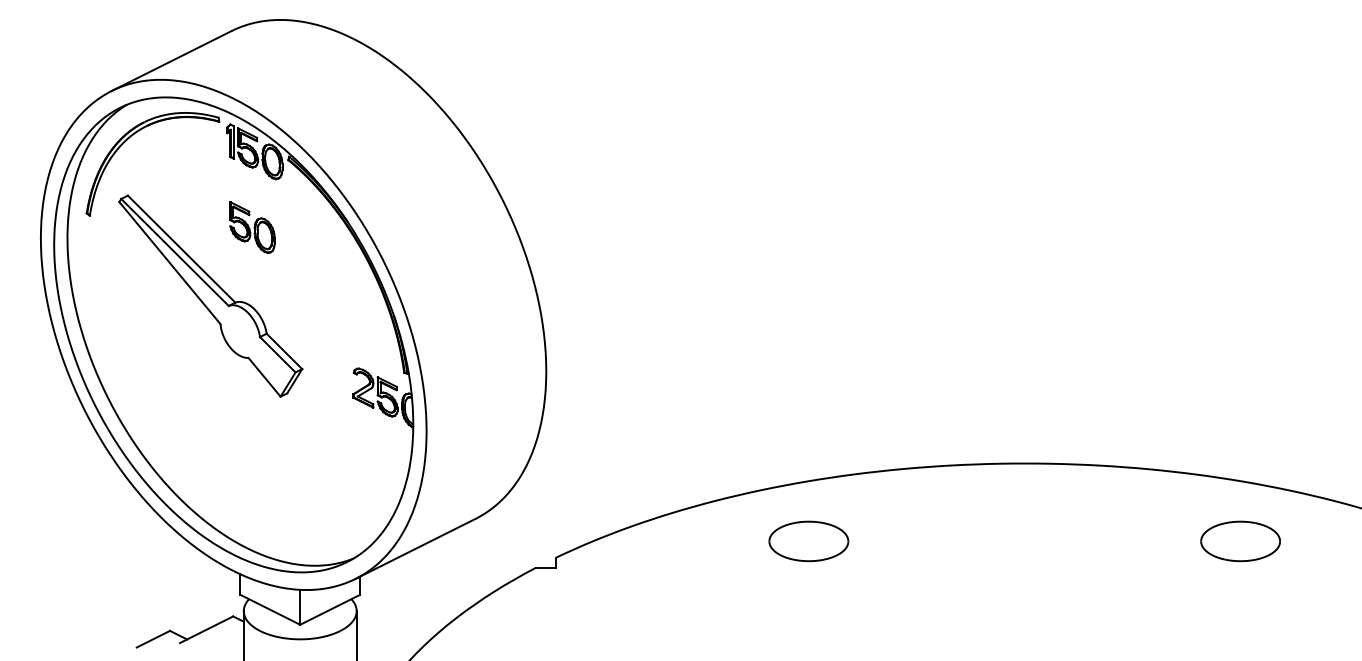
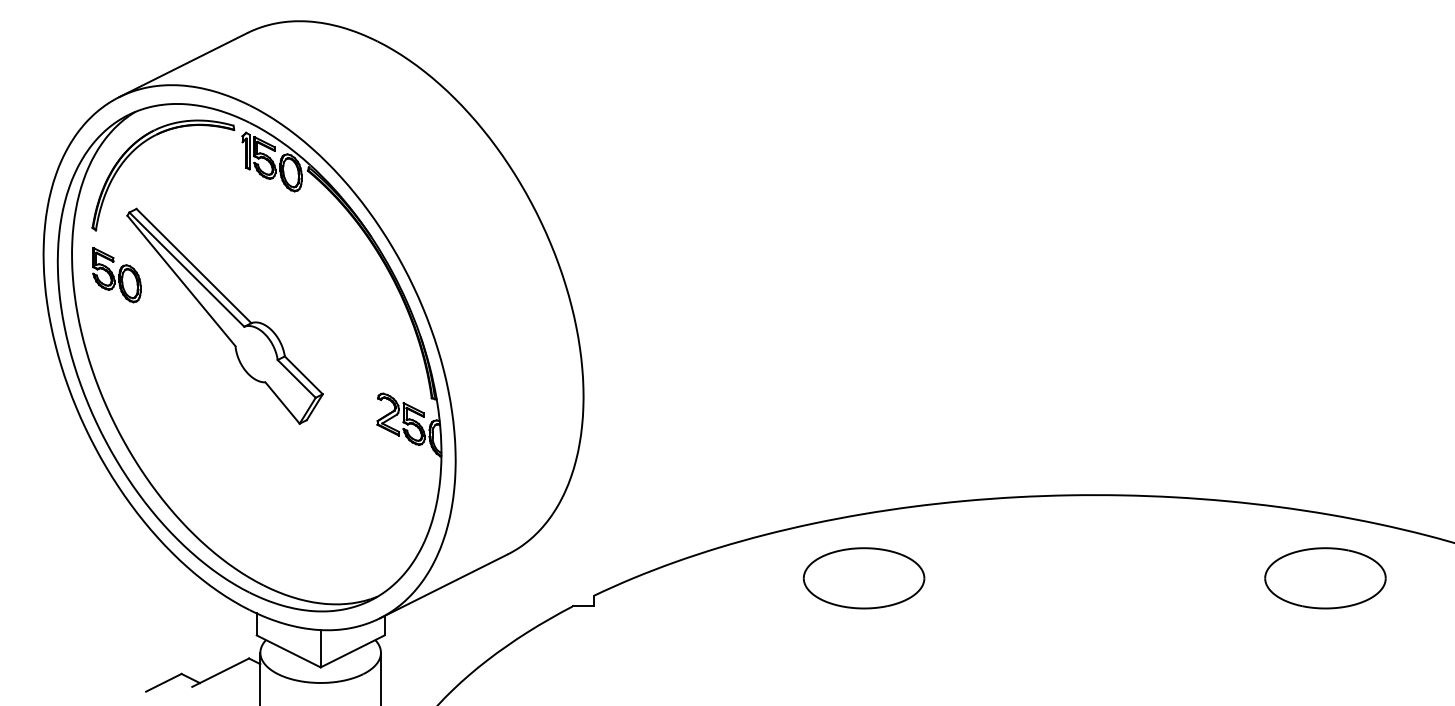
part: (252, 227) -> (116, 275), moved
part: (808, 541) -> (863, 578), size x1.43
part: (1240, 541) -> (1325, 578), size x1.43

